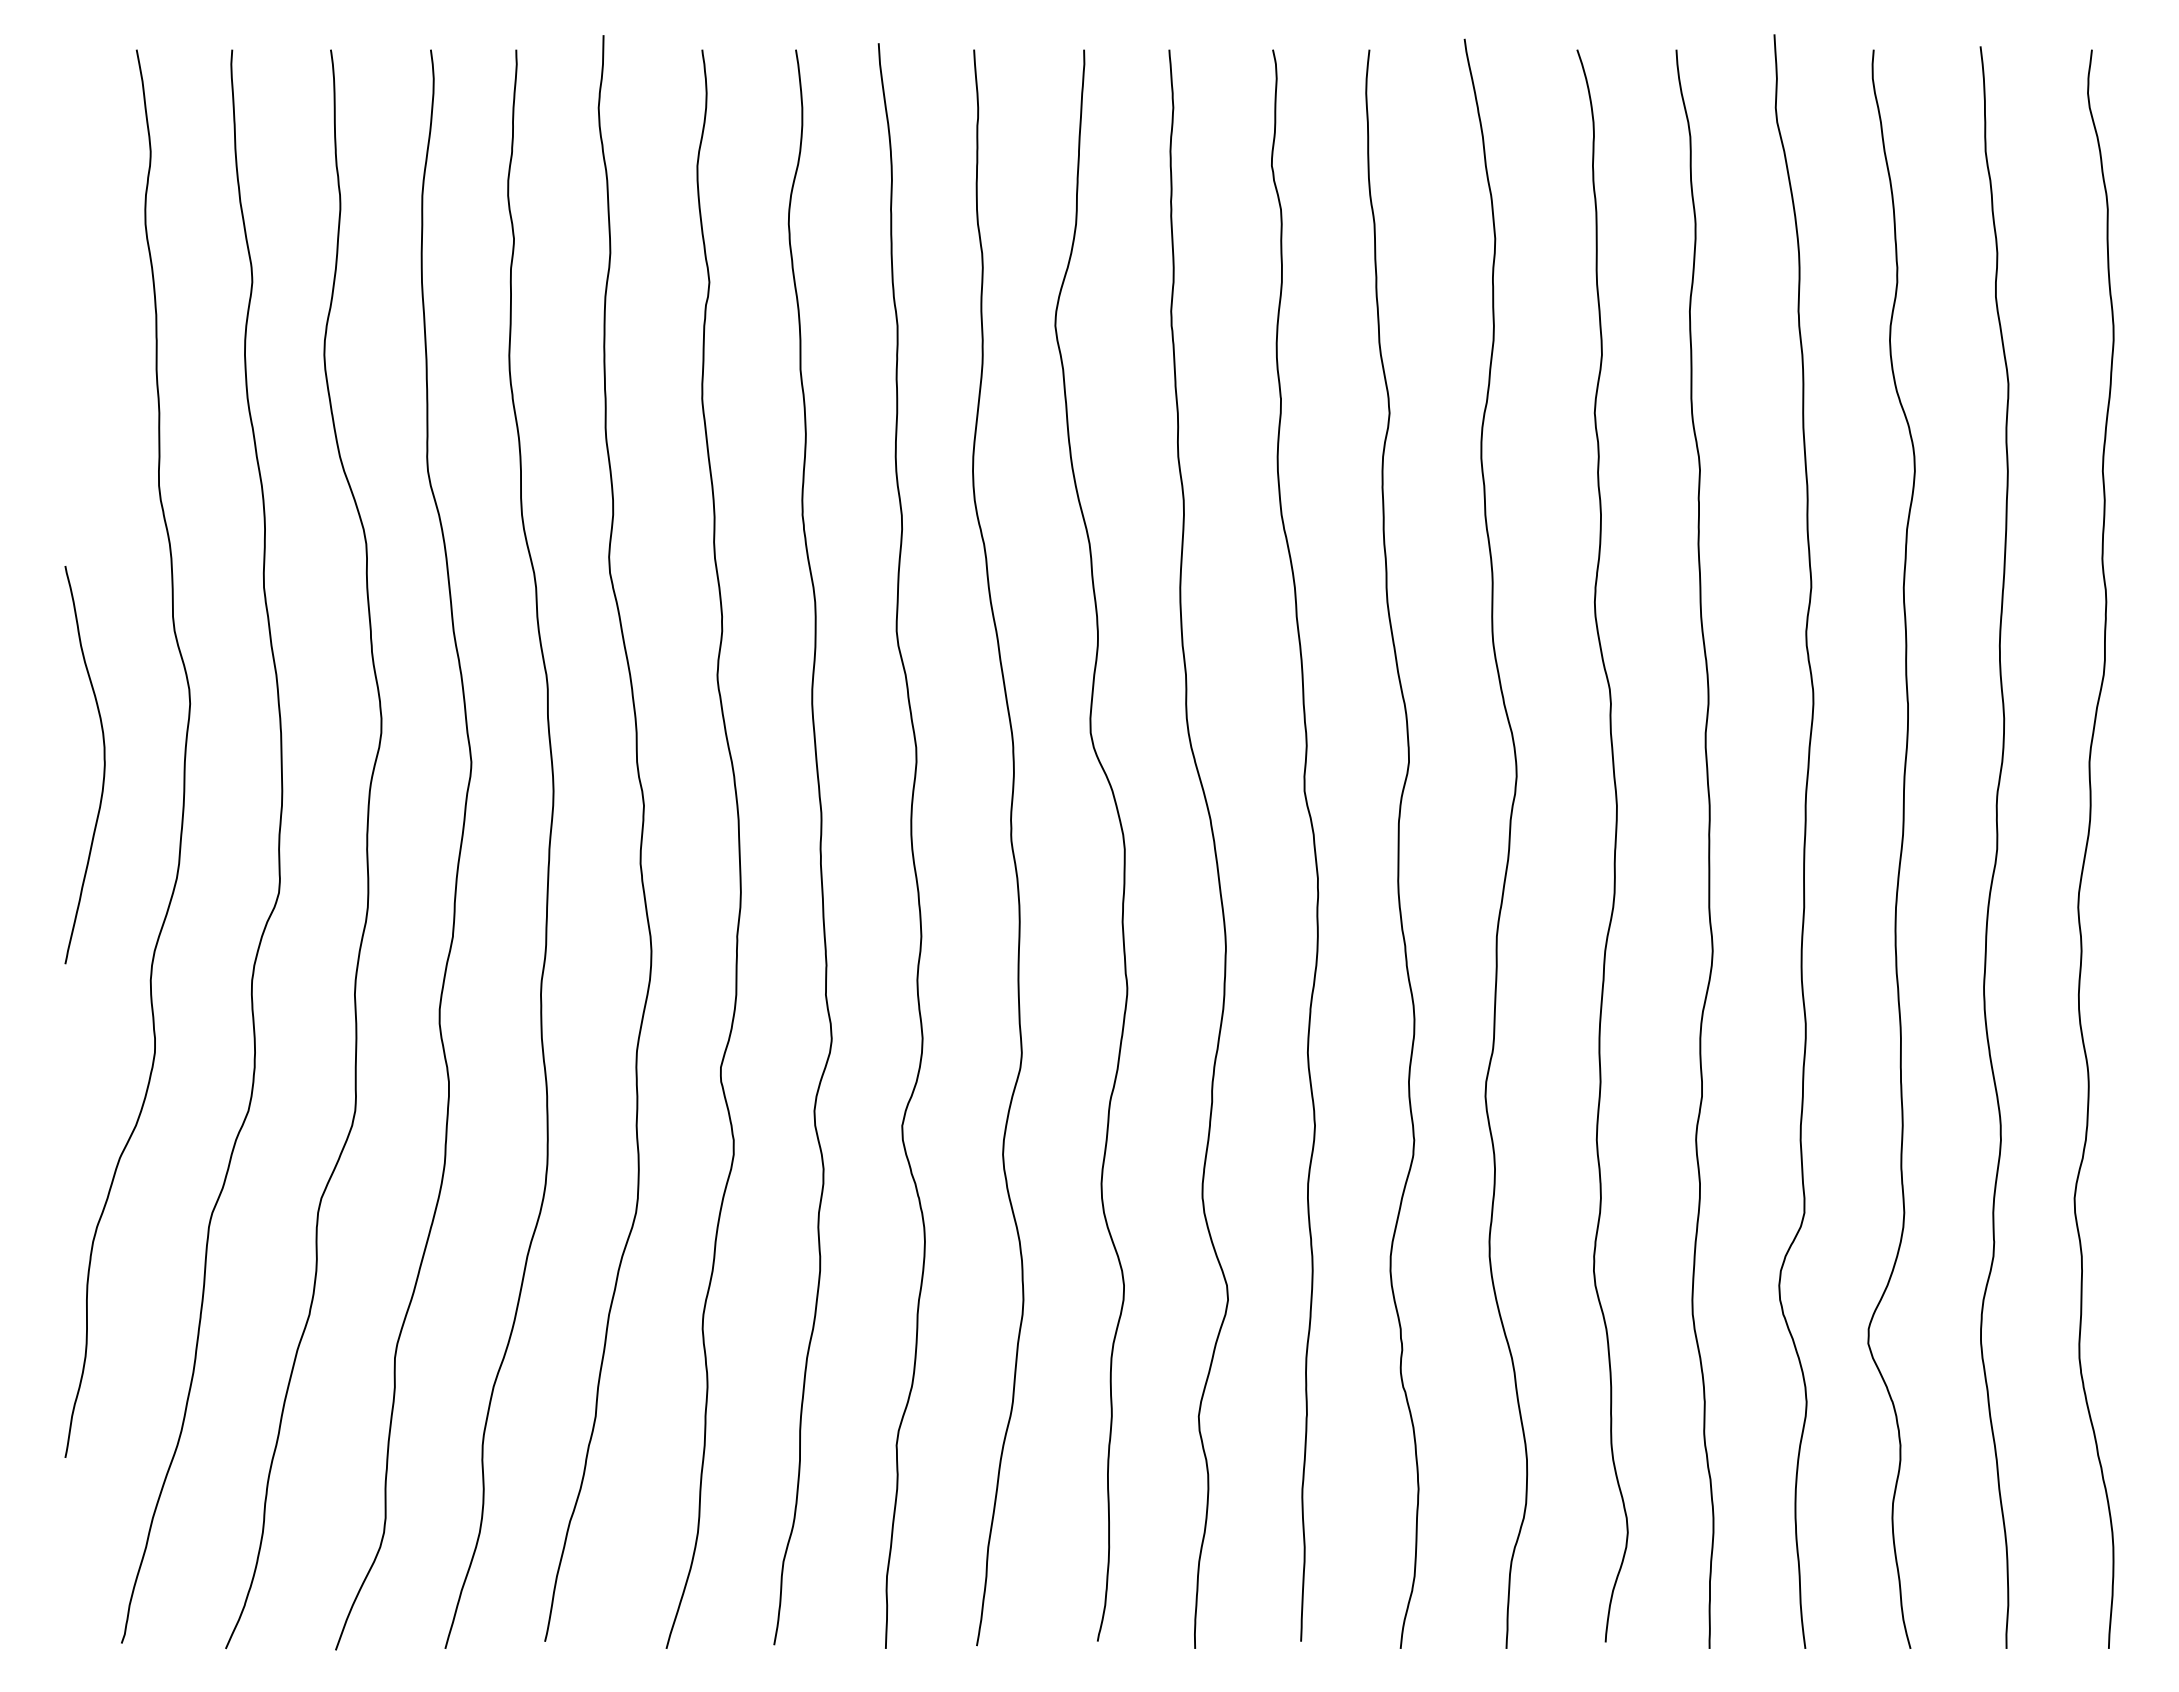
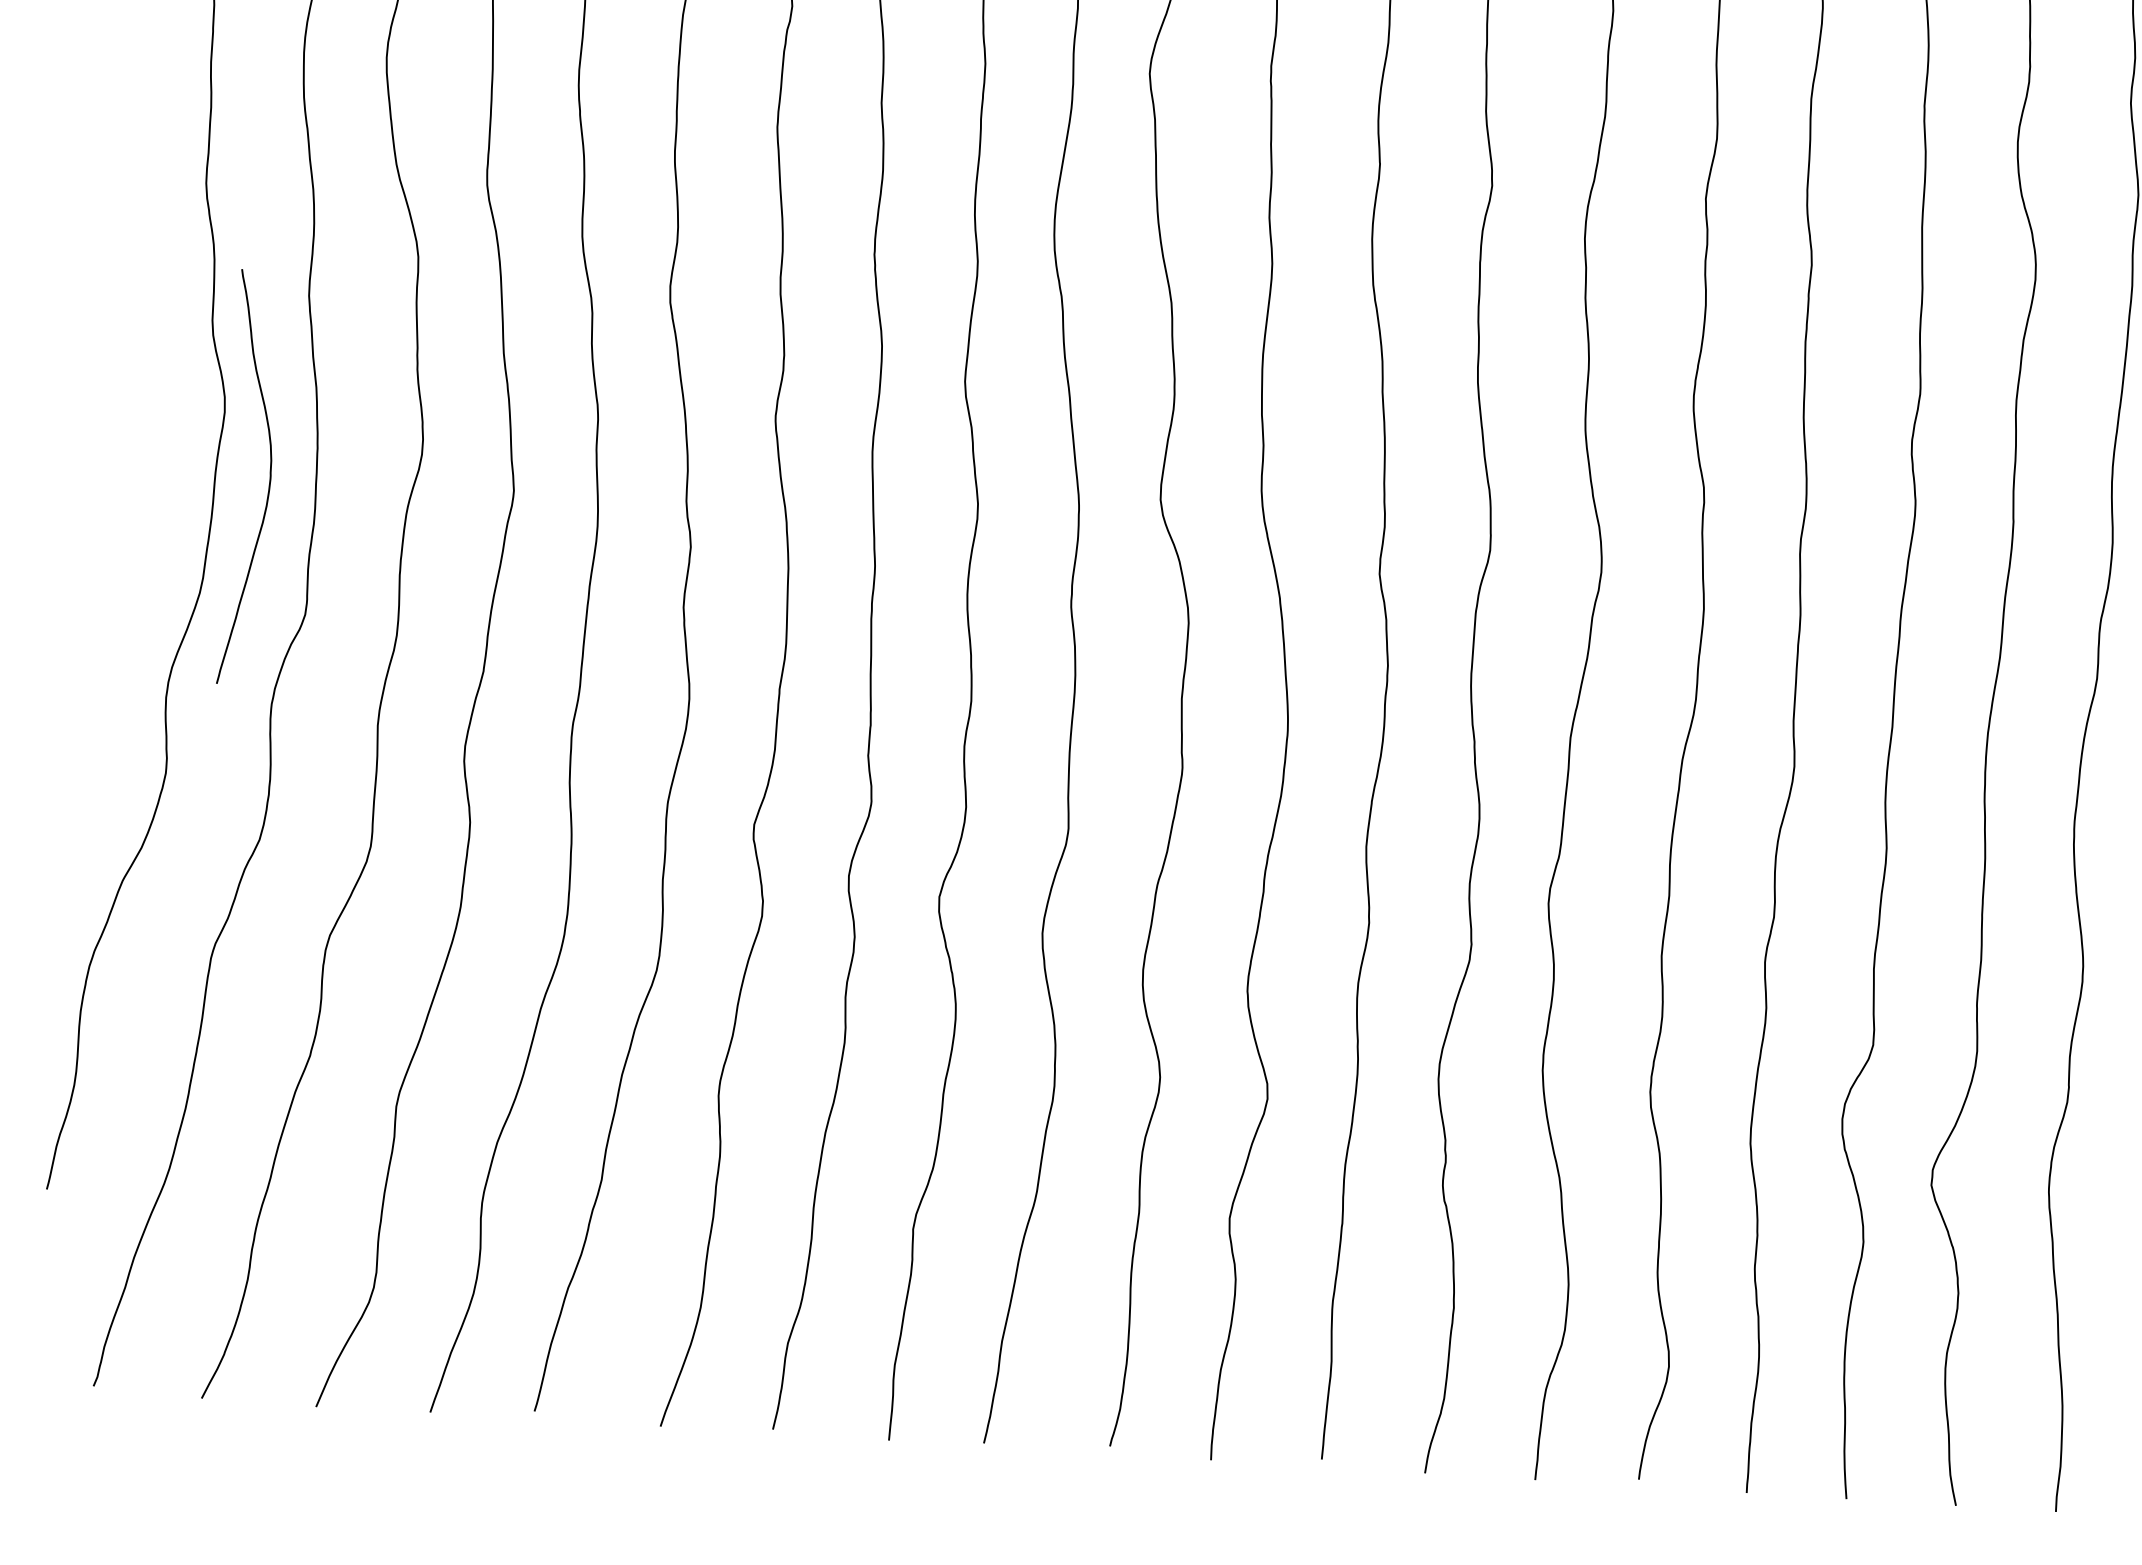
curve: (103, 765) -> (269, 479), moved

